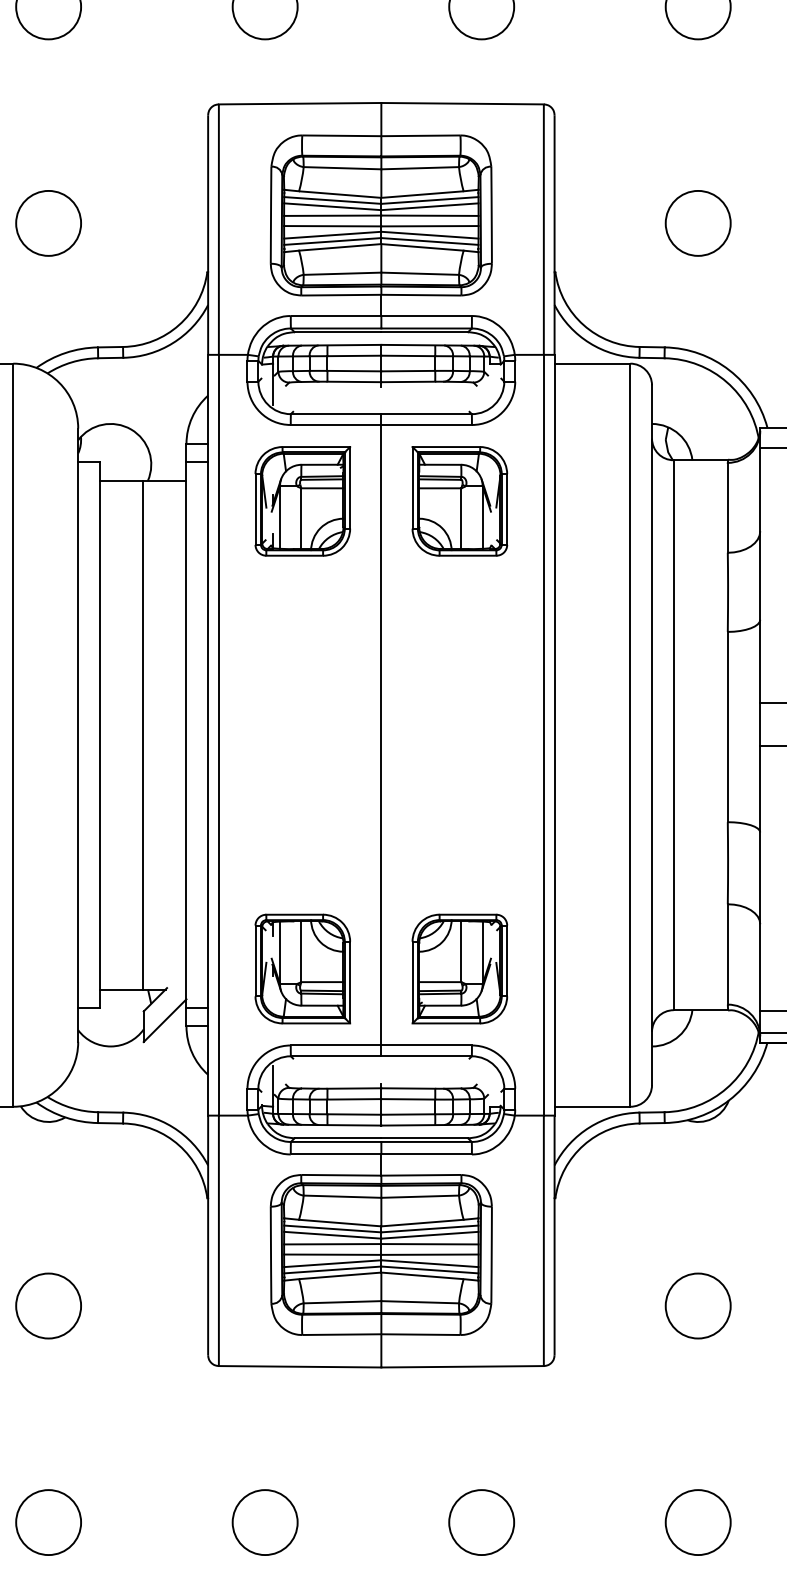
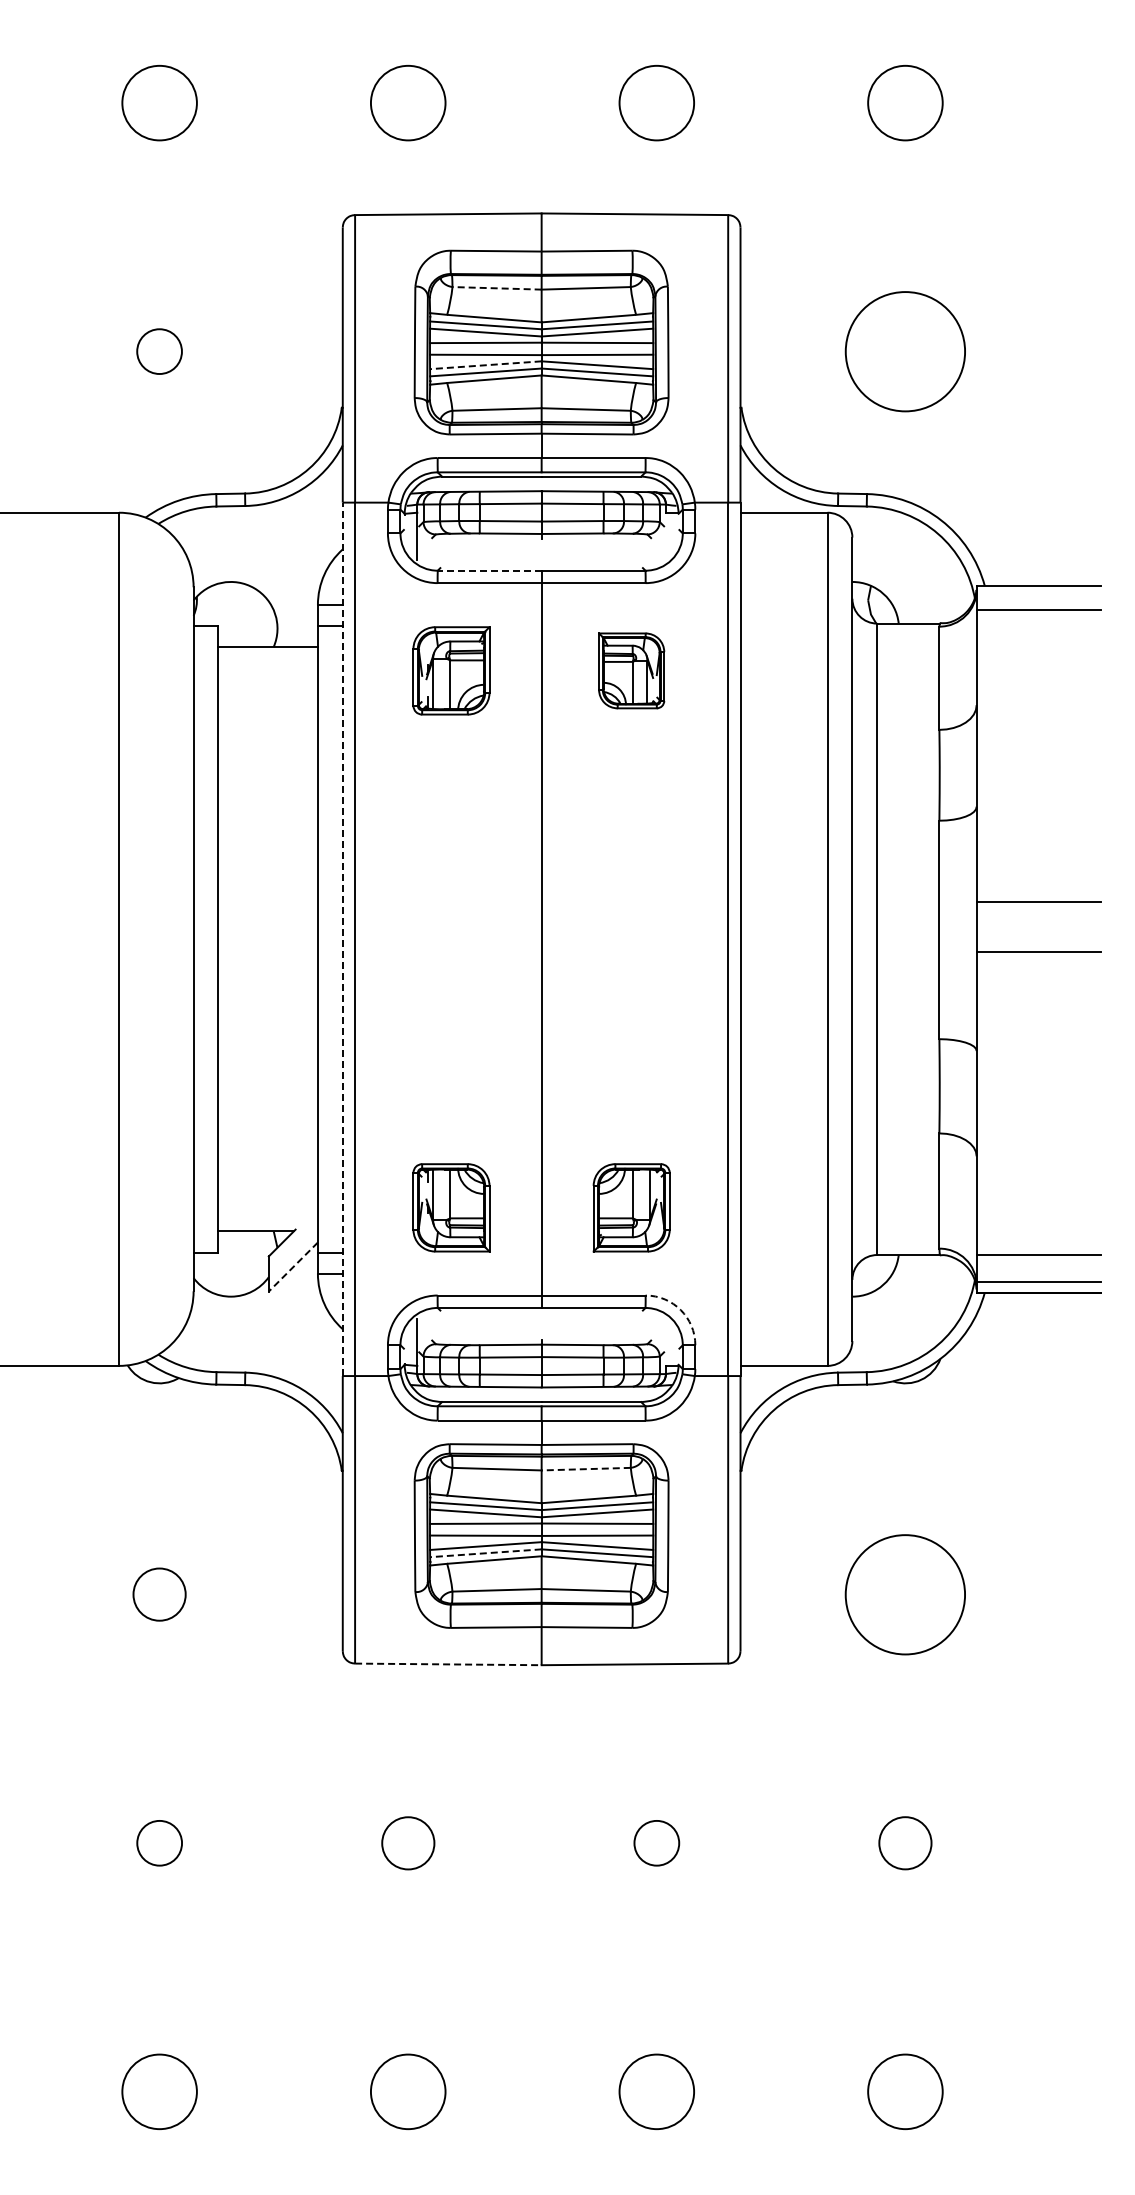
line: (342, 168) -> (497, 288), solid -> dashed
circle: (48, 223) -> (159, 351), size x0.6
circle: (698, 223) -> (905, 351), size x1.6
line: (332, 235) -> (485, 365), solid -> dashed
line: (335, 413) -> (489, 570), solid -> dashed
part: (302, 501) -> (451, 670), size x0.7
part: (459, 501) -> (631, 670), size x0.6
line: (143, 735) -> (268, 939), removed
line: (207, 735) -> (342, 939), solid -> dashed
part: (302, 968) -> (451, 1207), size x0.7
part: (459, 968) -> (631, 1207), size x0.7
line: (165, 1021) -> (293, 1267), solid -> dashed
arc: (502, 1058) -> (680, 1310), solid -> dashed
line: (420, 1197) -> (586, 1469), solid -> dashed
line: (332, 1270) -> (485, 1553), solid -> dashed
circle: (48, 1305) -> (159, 1594), size x0.7
circle: (698, 1305) -> (905, 1594), size x1.6
line: (300, 1366) -> (448, 1664), solid -> dashed
circle: (48, 1521) -> (159, 1842), size x0.6
circle: (481, 1521) -> (656, 1842), size x0.6
circle: (698, 1521) -> (905, 1842), size x0.7
circle: (265, 1522) -> (408, 1843), size x0.7

